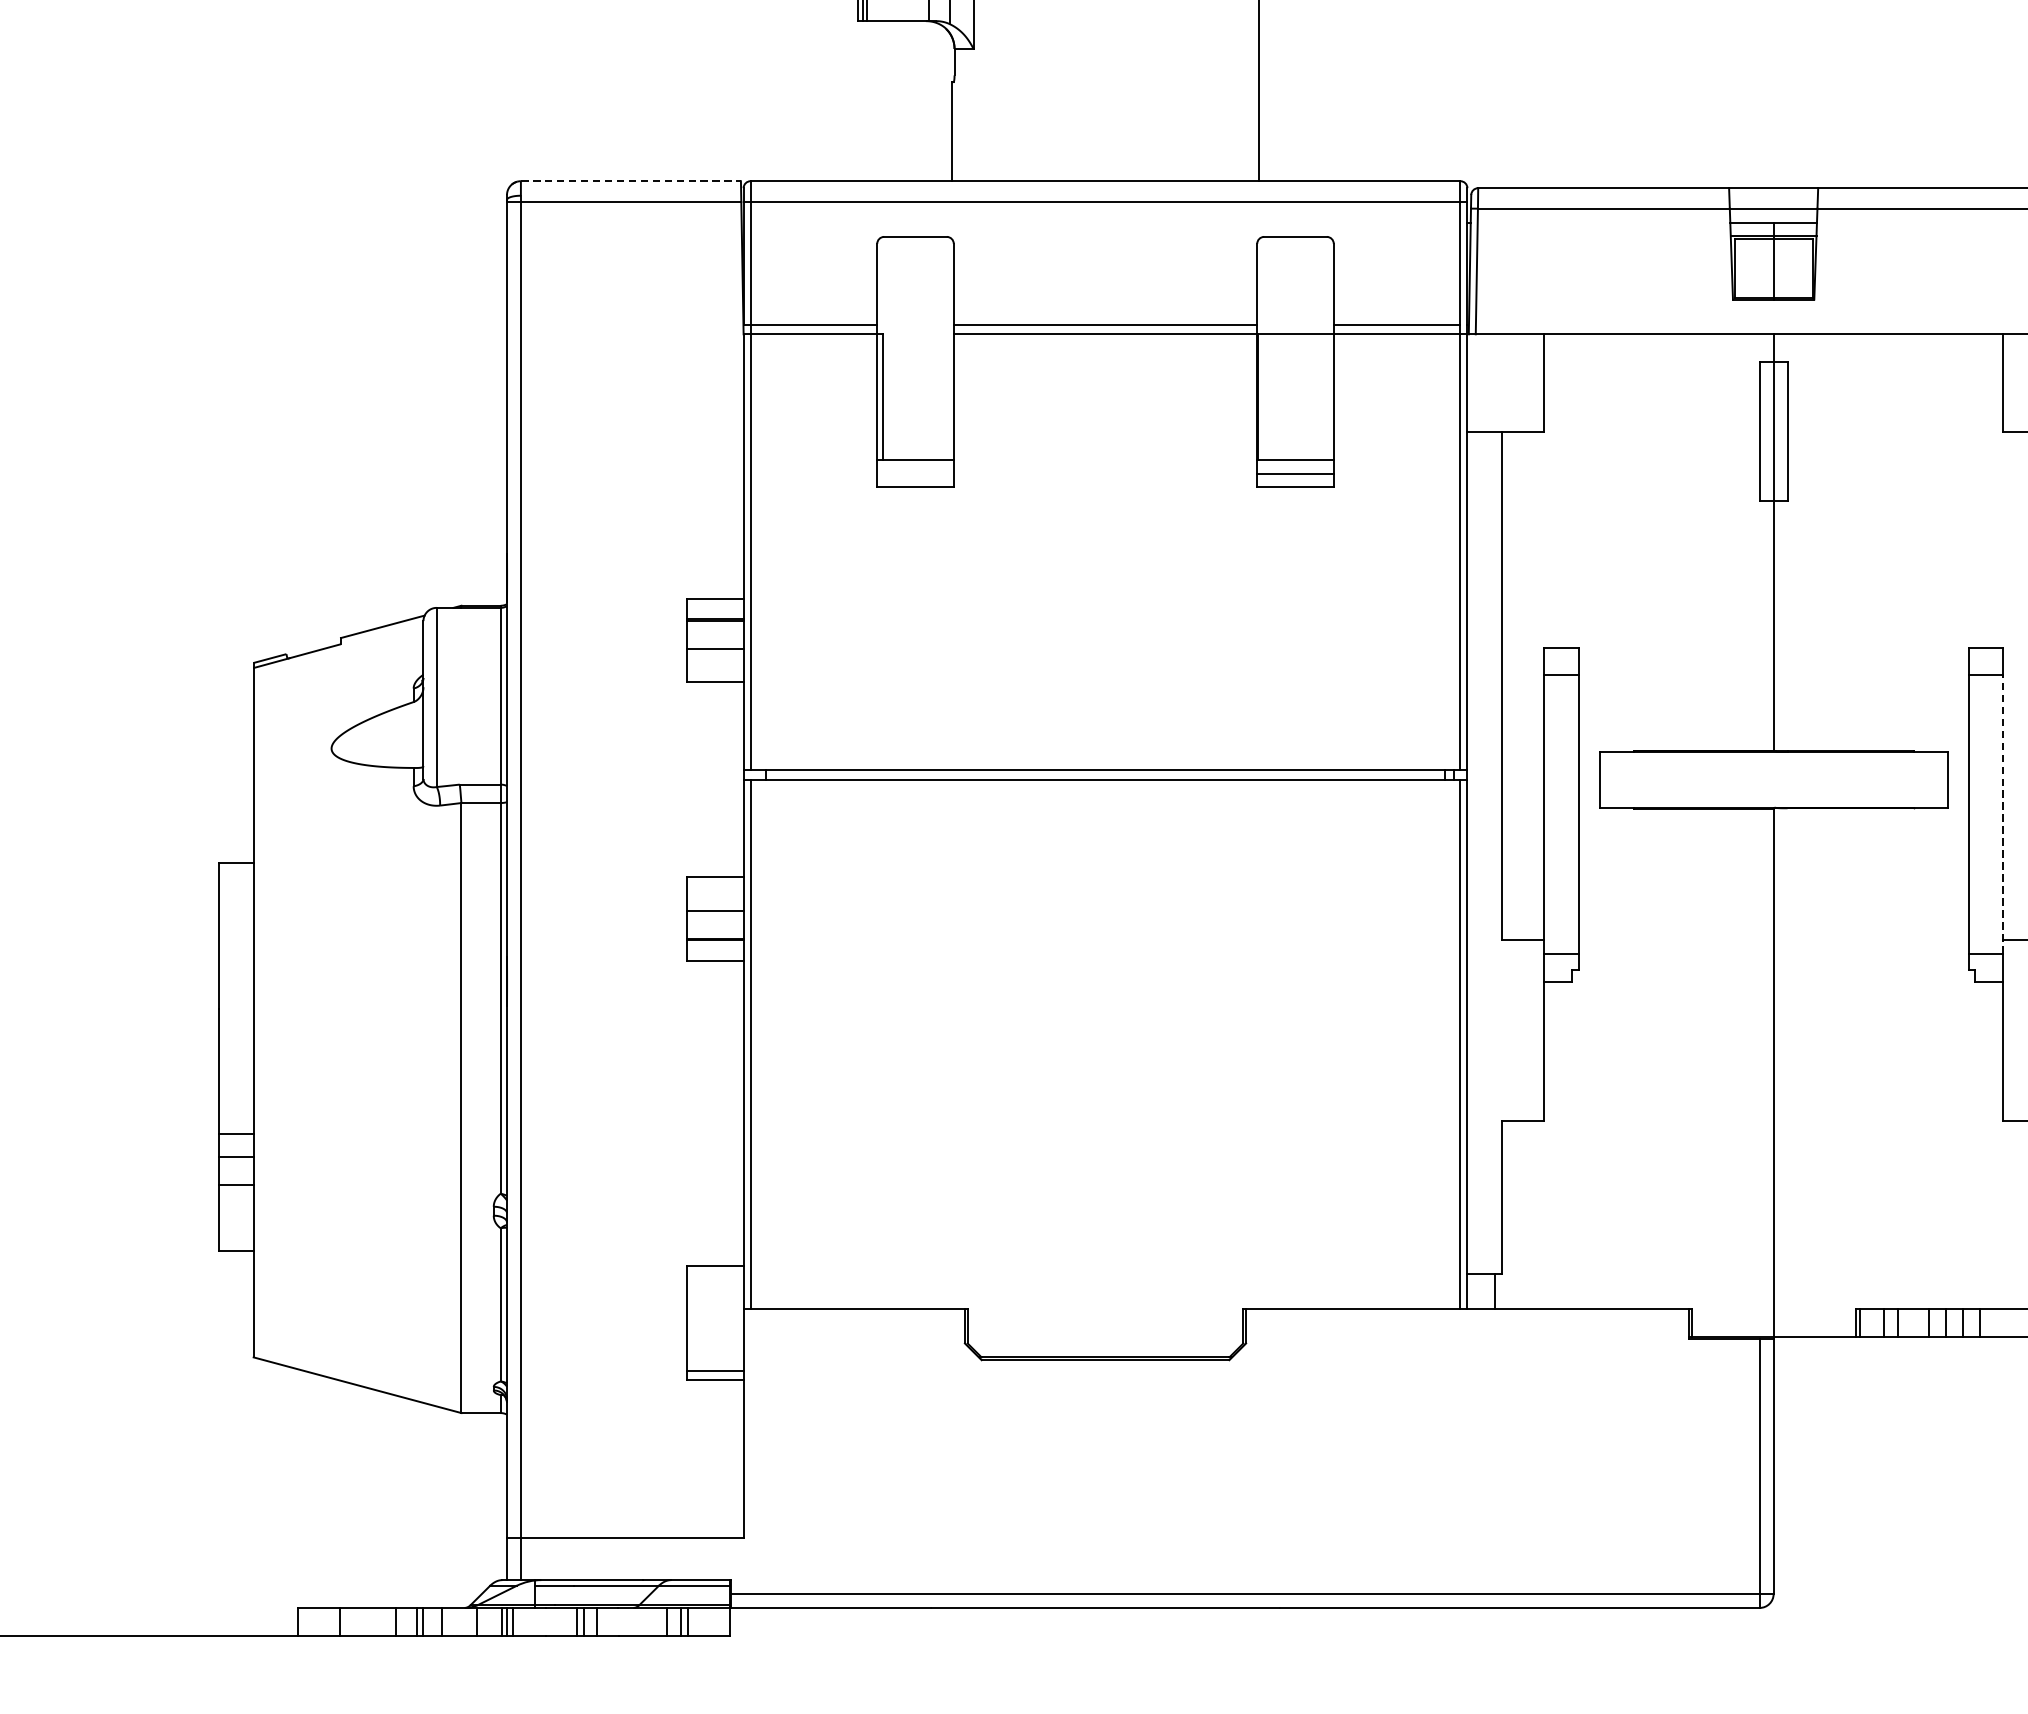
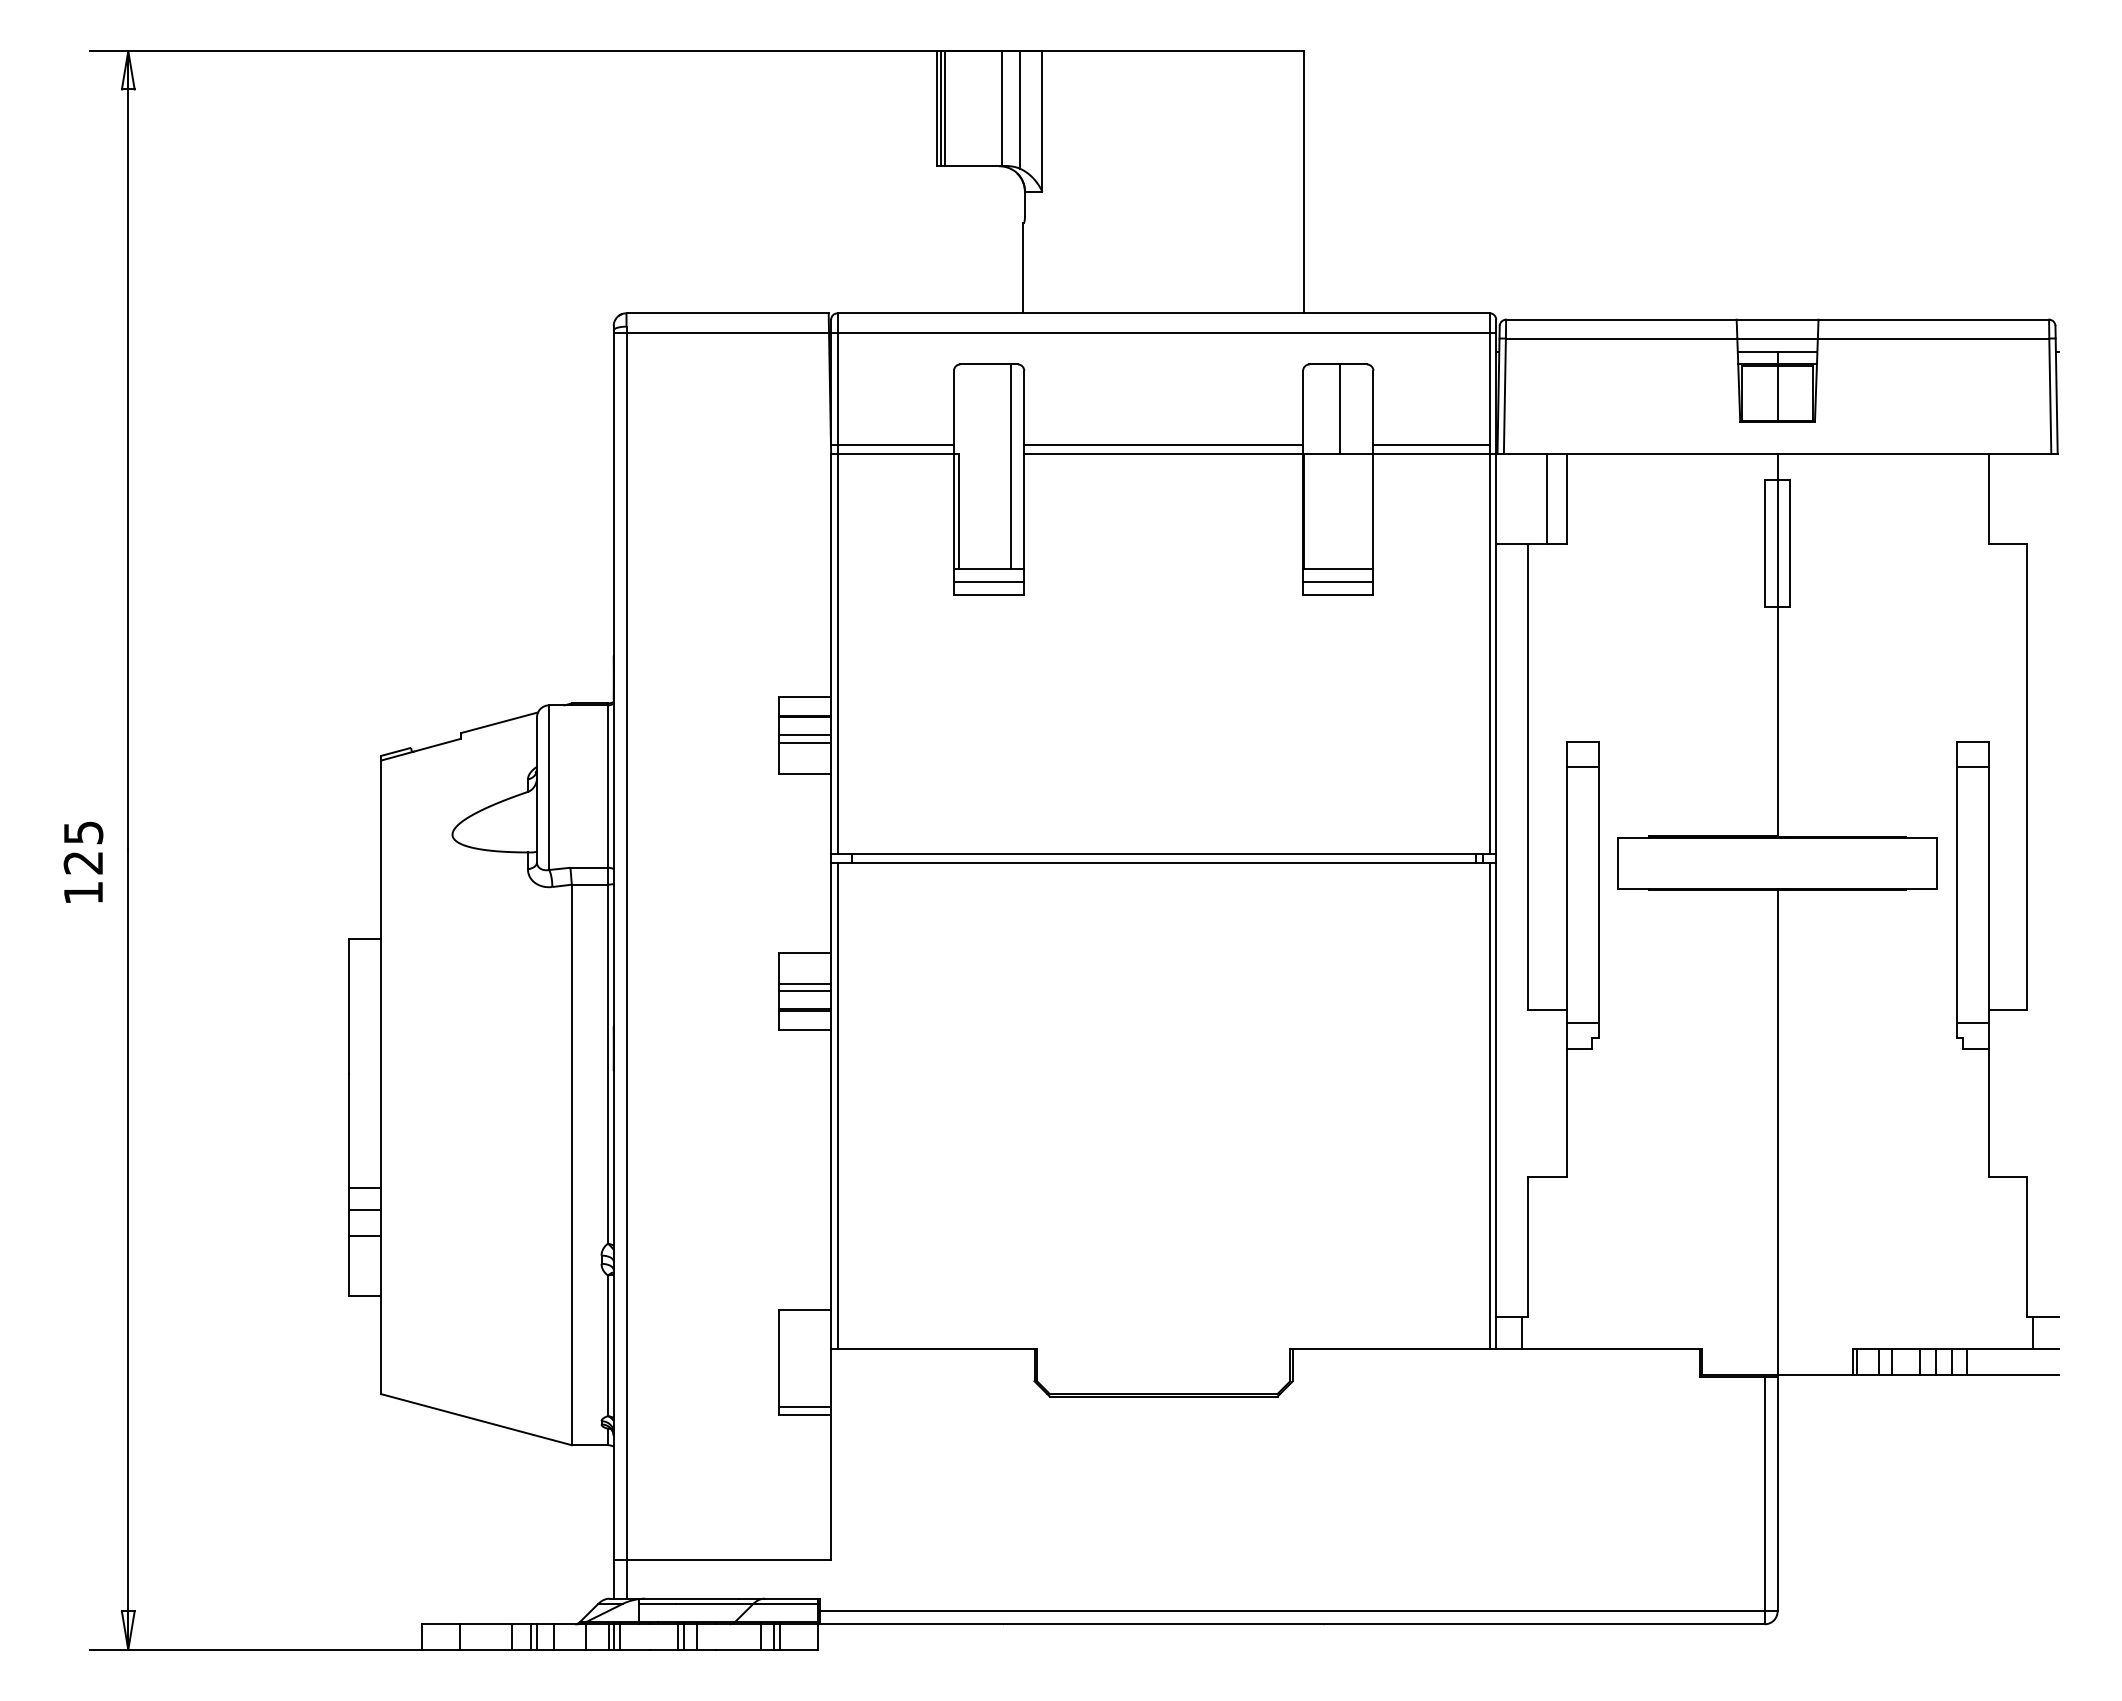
line: (631, 181) -> (728, 313), dashed -> solid
line: (1296, 285) -> (1339, 409), added
line: (938, 347) -> (1010, 466), added
line: (1523, 382) -> (1547, 498), added
line: (914, 473) -> (988, 581), added
line: (714, 640) -> (804, 735), added
line: (2003, 814) -> (1988, 895), dashed -> solid
line: (714, 919) -> (804, 991), added

